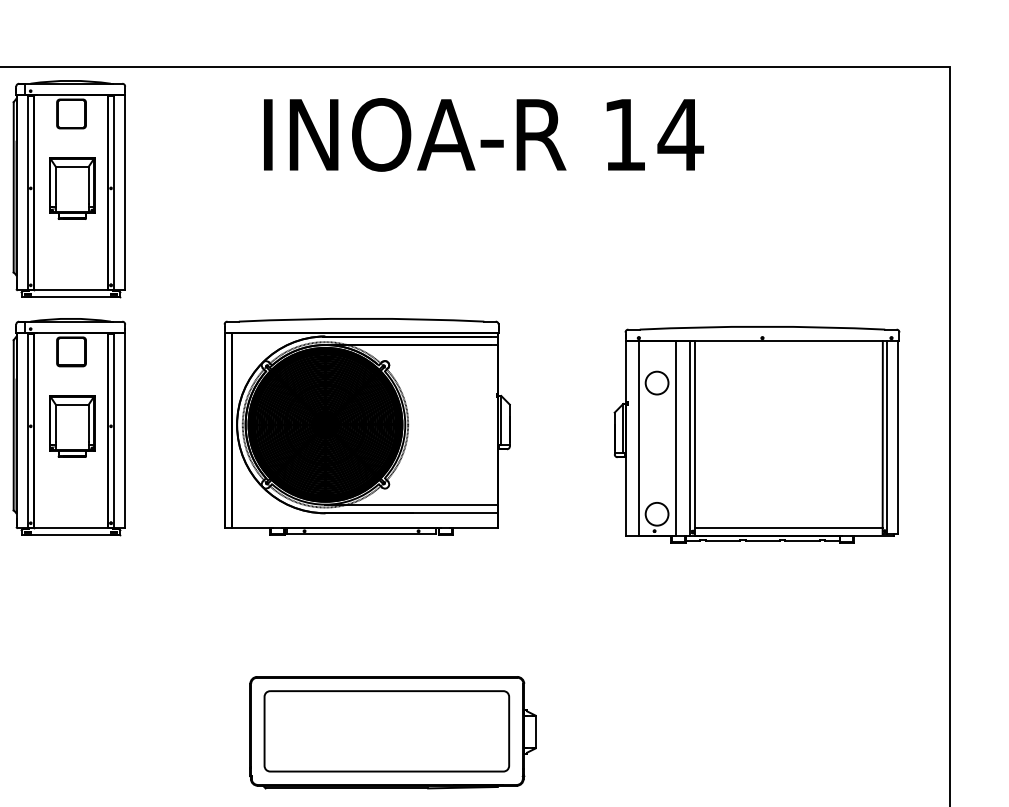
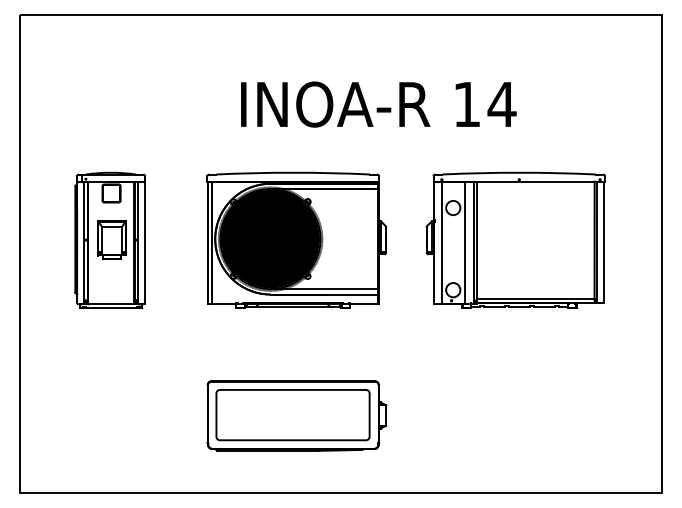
text: (483, 134) -> (378, 104), moved
part: (68, 189) -> (109, 91), removed
part: (756, 433) -> (515, 239), moved
part: (392, 731) -> (296, 415), moved

